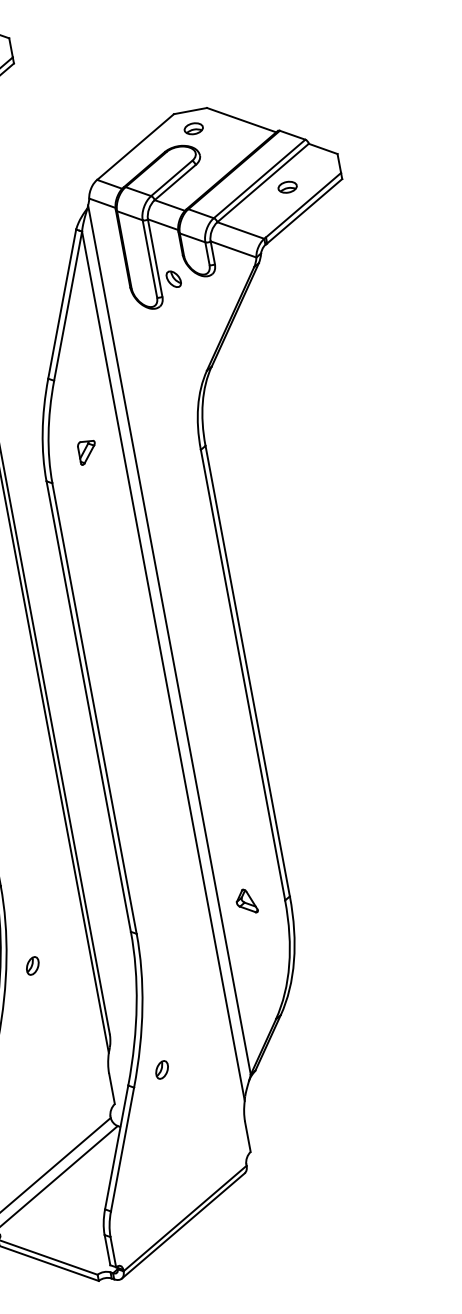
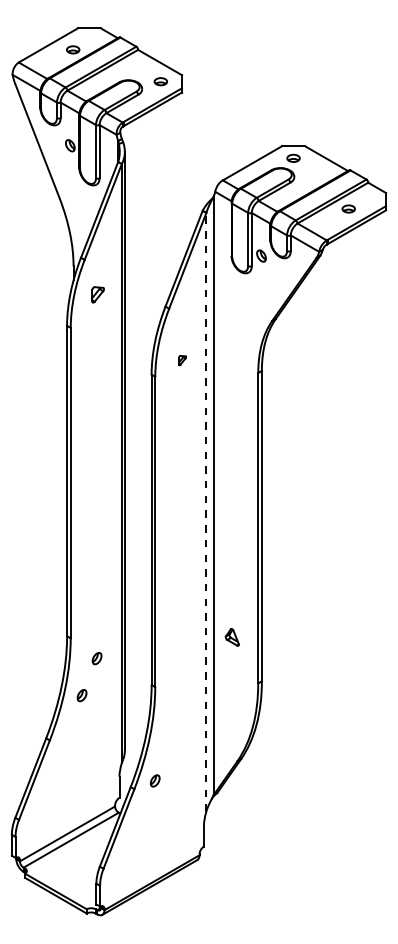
part: (87, 452) -> (182, 360), size x0.6
line: (163, 664) -> (206, 511), solid -> dashed
part: (245, 901) -> (231, 637), moved
part: (43, 908) -> (96, 658), added

